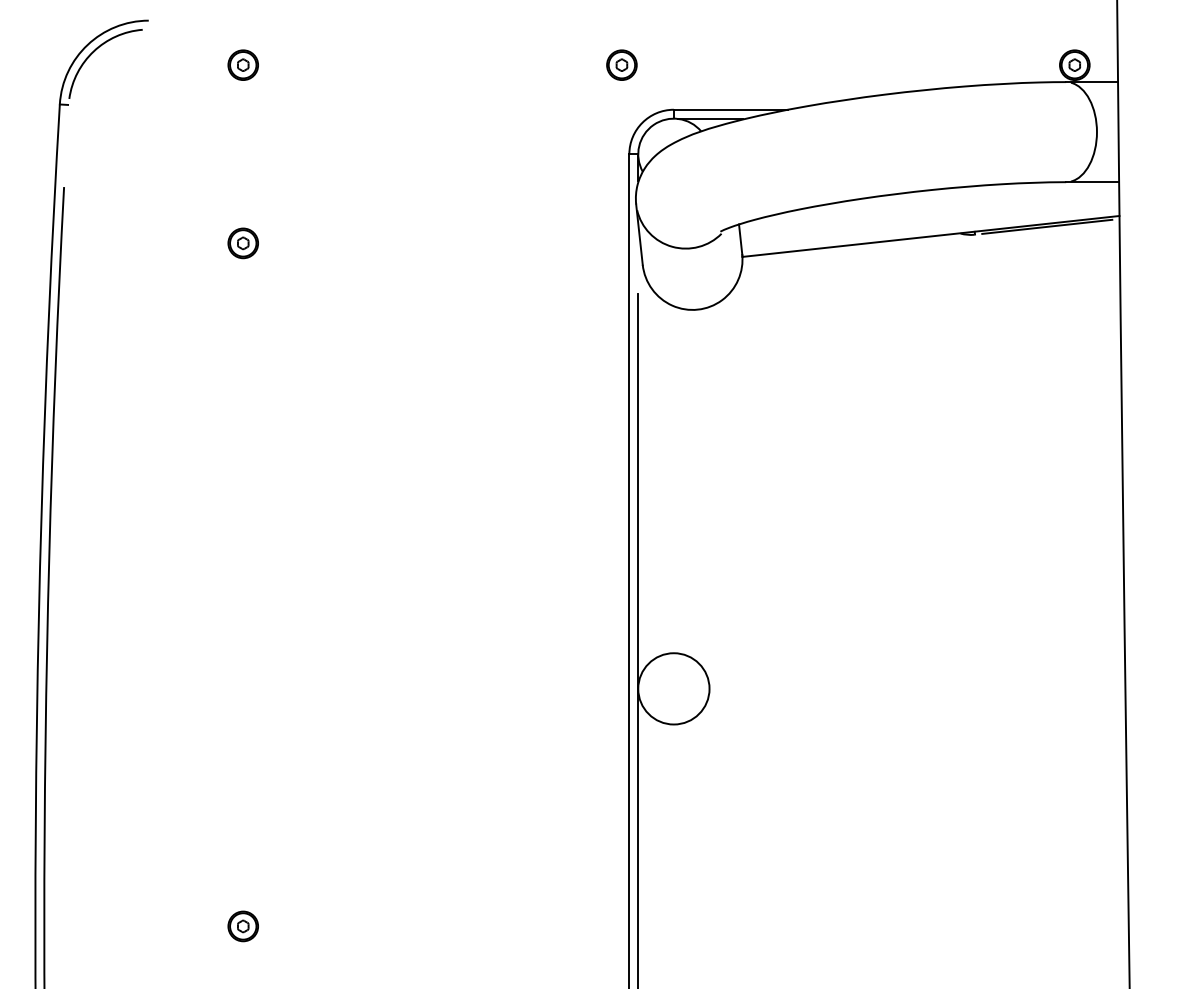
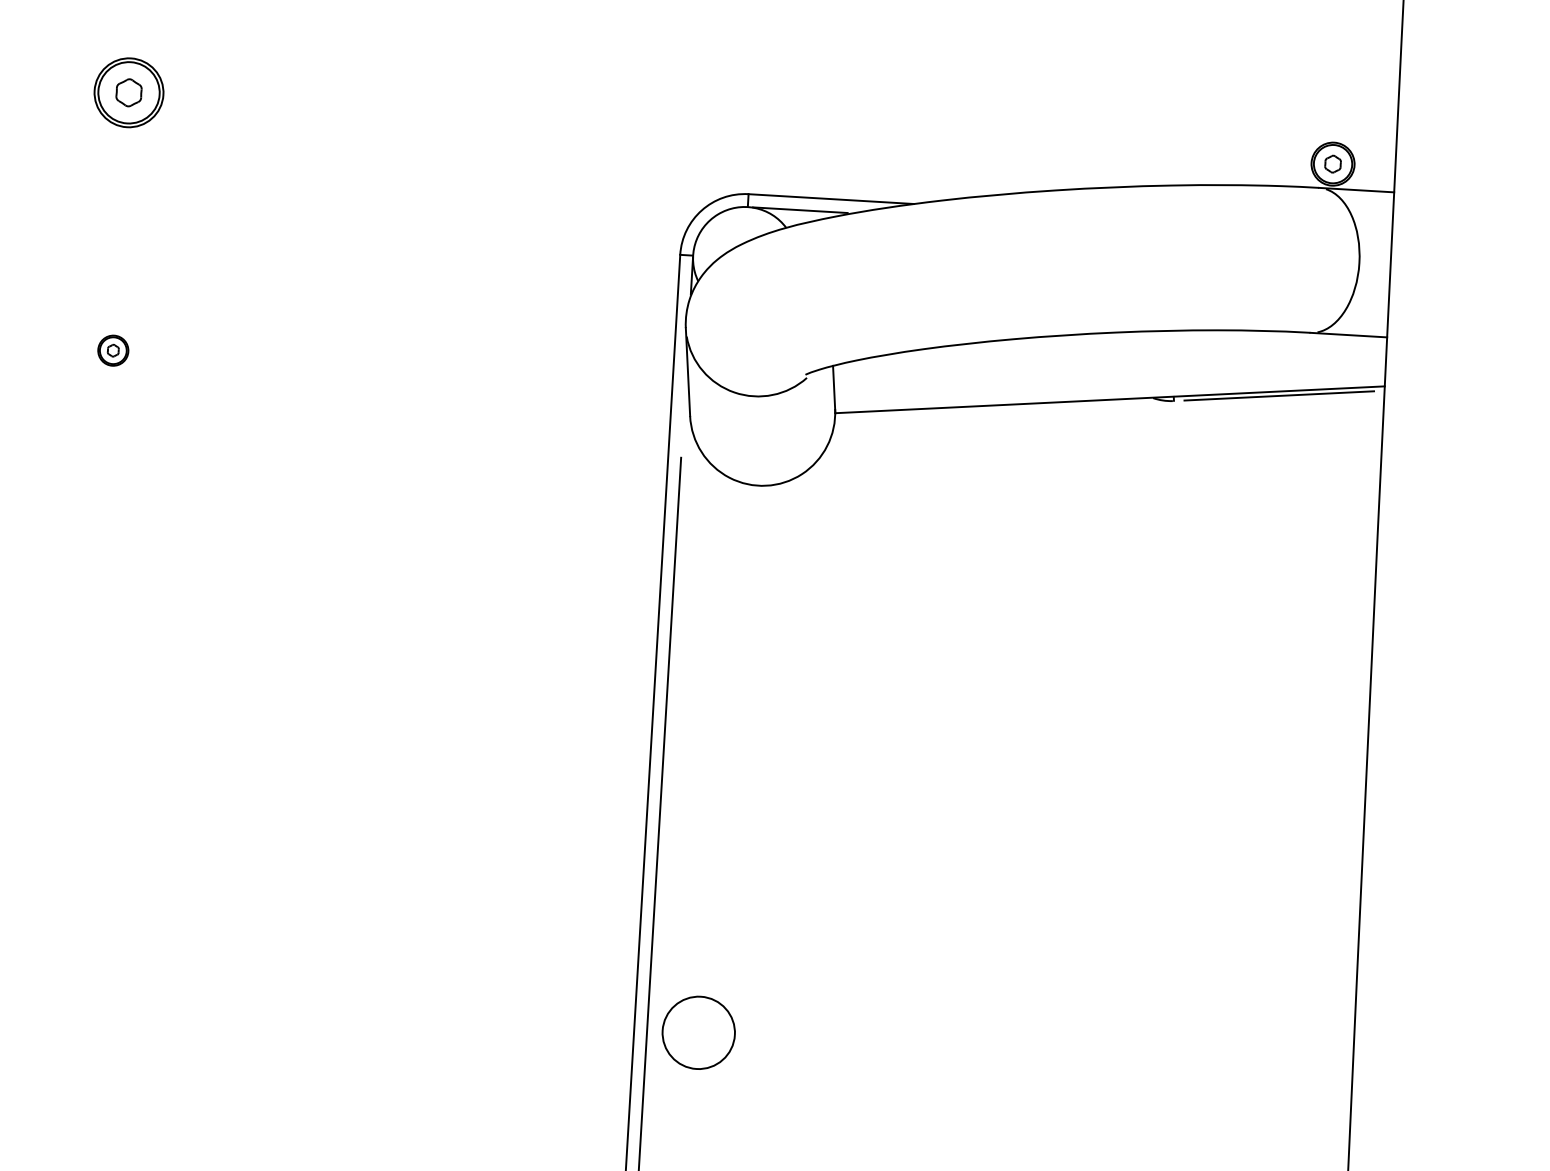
part: (242, 64) -> (127, 91), size x1.6
part: (621, 64) -> (676, 124), removed
part: (242, 243) -> (112, 350), size x0.7
circle: (673, 688) -> (698, 1032), size x0.7

